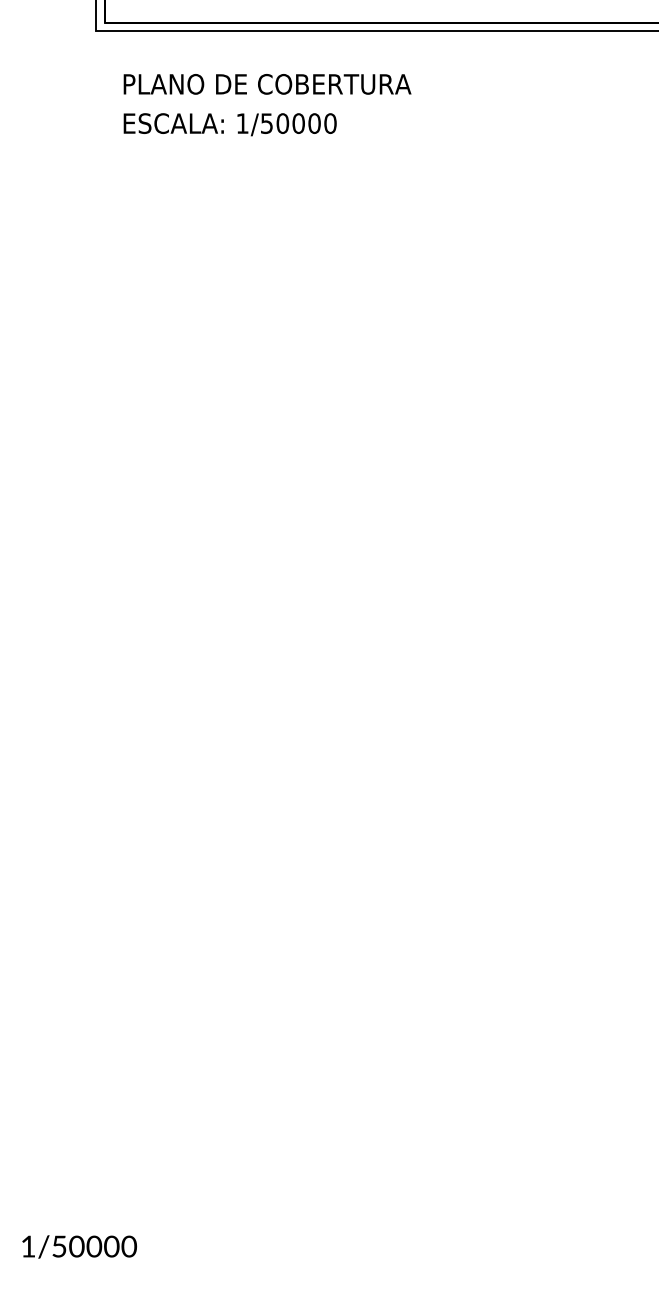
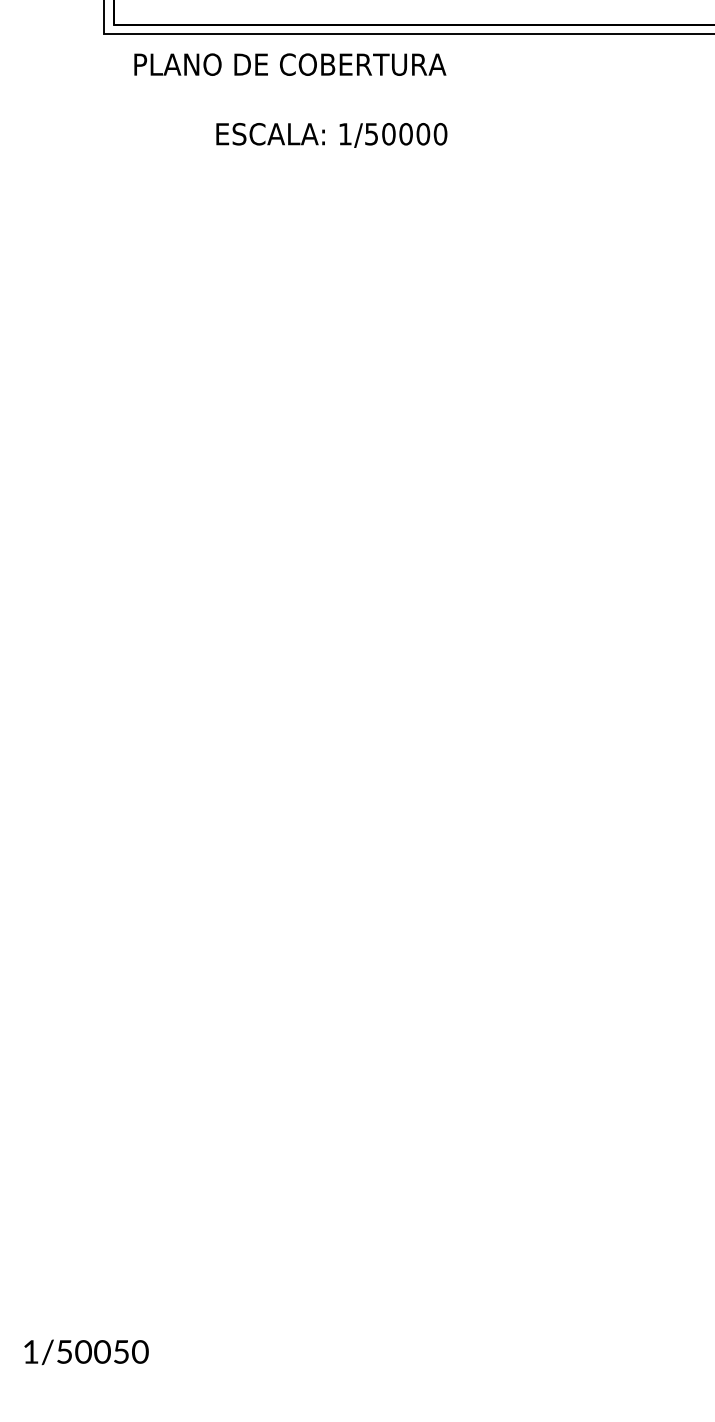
text: (267, 84) -> (290, 64), moved
text: (229, 124) -> (331, 135), moved
text: (111, 1246) -> (121, 1351), 1/50000 -> 1/50050

